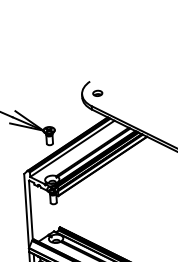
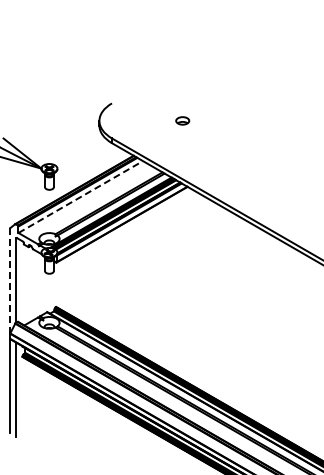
part: (97, 93) -> (182, 120), moved
line: (72, 149) -> (80, 197), solid -> dashed
line: (26, 211) -> (10, 281), solid -> dashed

